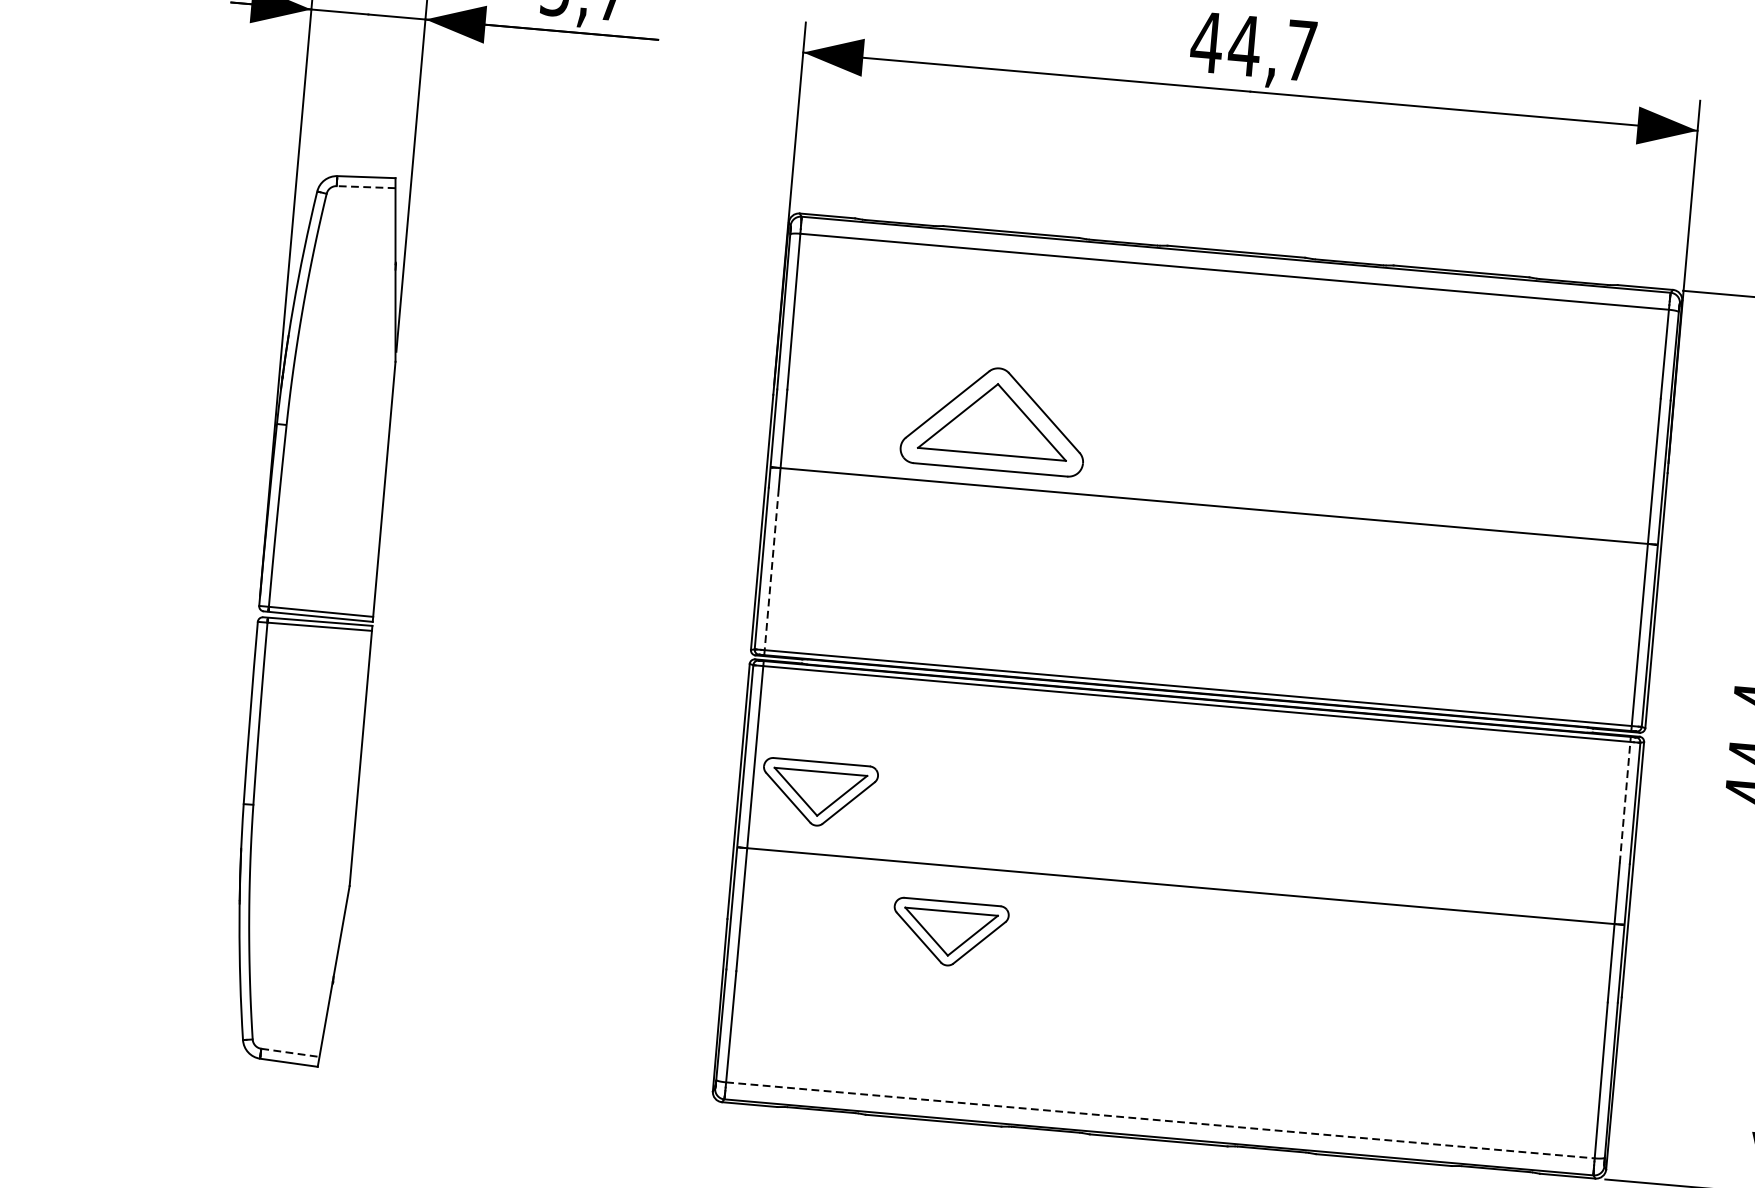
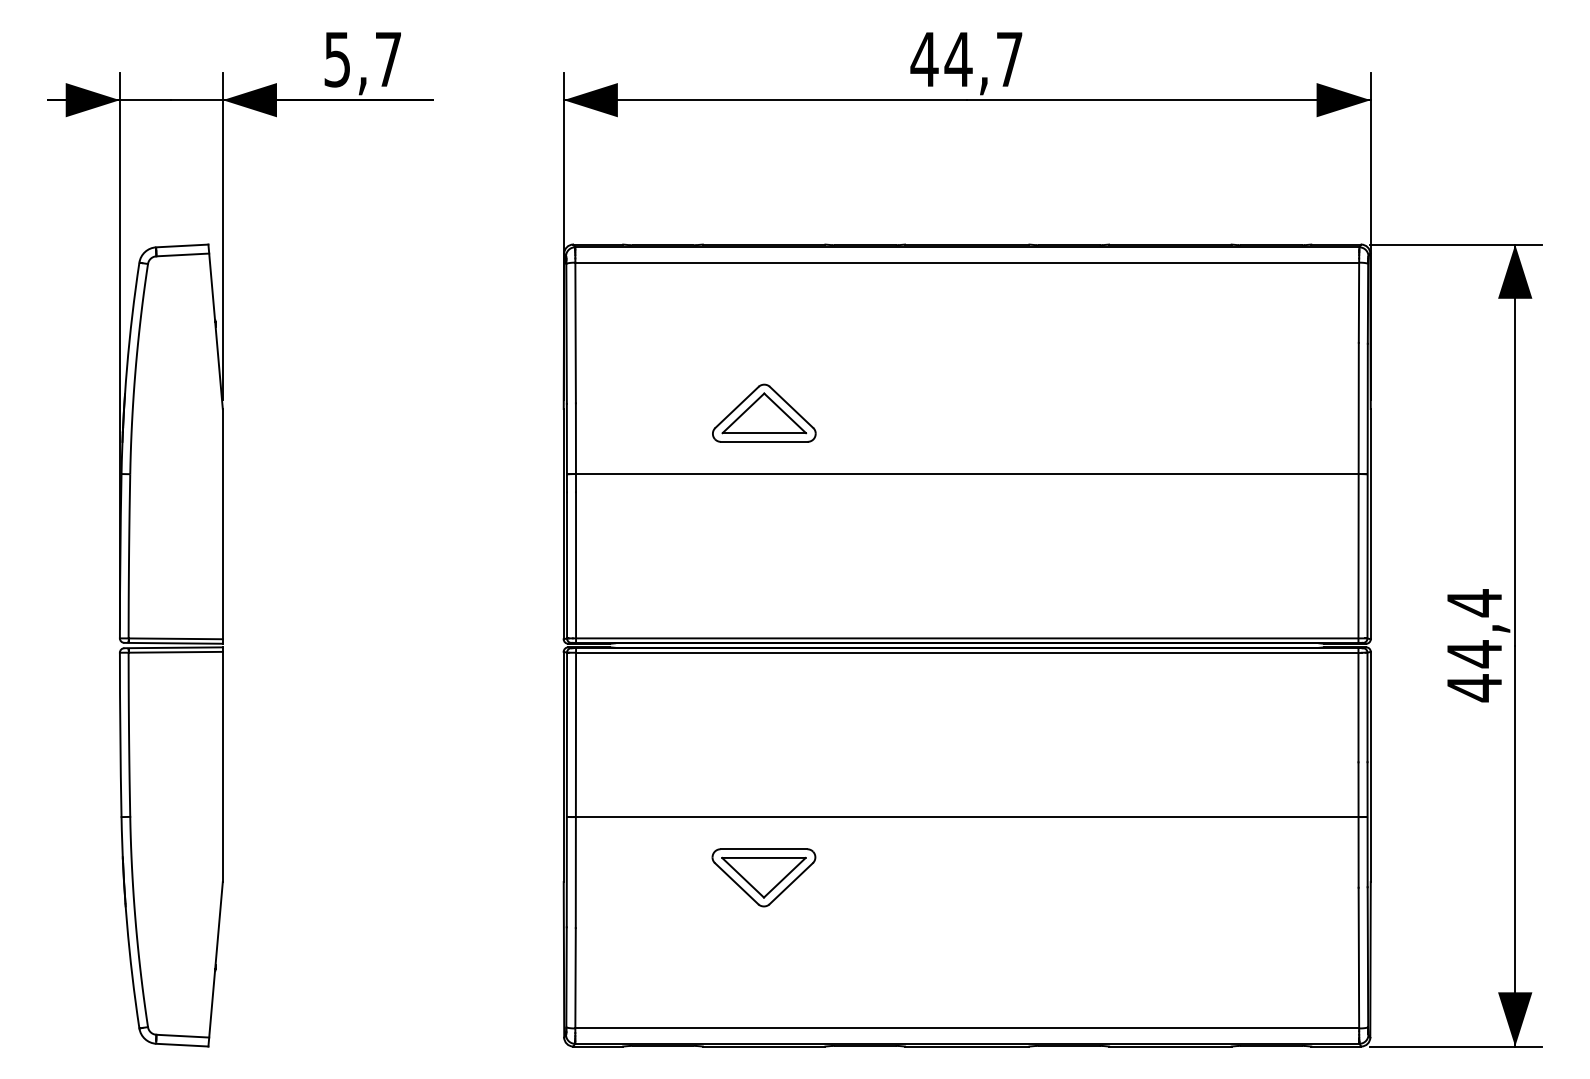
line: (365, 186) -> (182, 254), dashed -> solid
part: (995, 418) -> (764, 412), size x0.62
line: (772, 571) -> (576, 567), dashed -> solid
part: (818, 793) -> (635, 762), removed
line: (1625, 799) -> (1358, 704), dashed -> solid
line: (291, 1053) -> (183, 1036), dashed -> solid
line: (1160, 1120) -> (967, 1028), dashed -> solid

